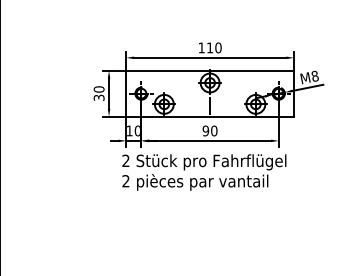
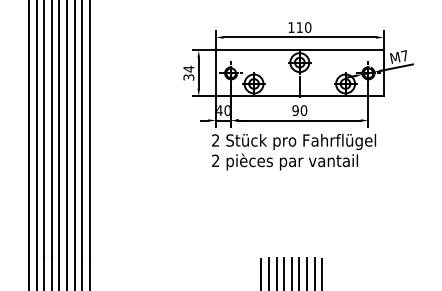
text: (314, 75) -> (404, 55), M8 -> M7
text: (98, 88) -> (188, 68), 30 -> 34
text: (129, 130) -> (219, 110), 10 -> 40

